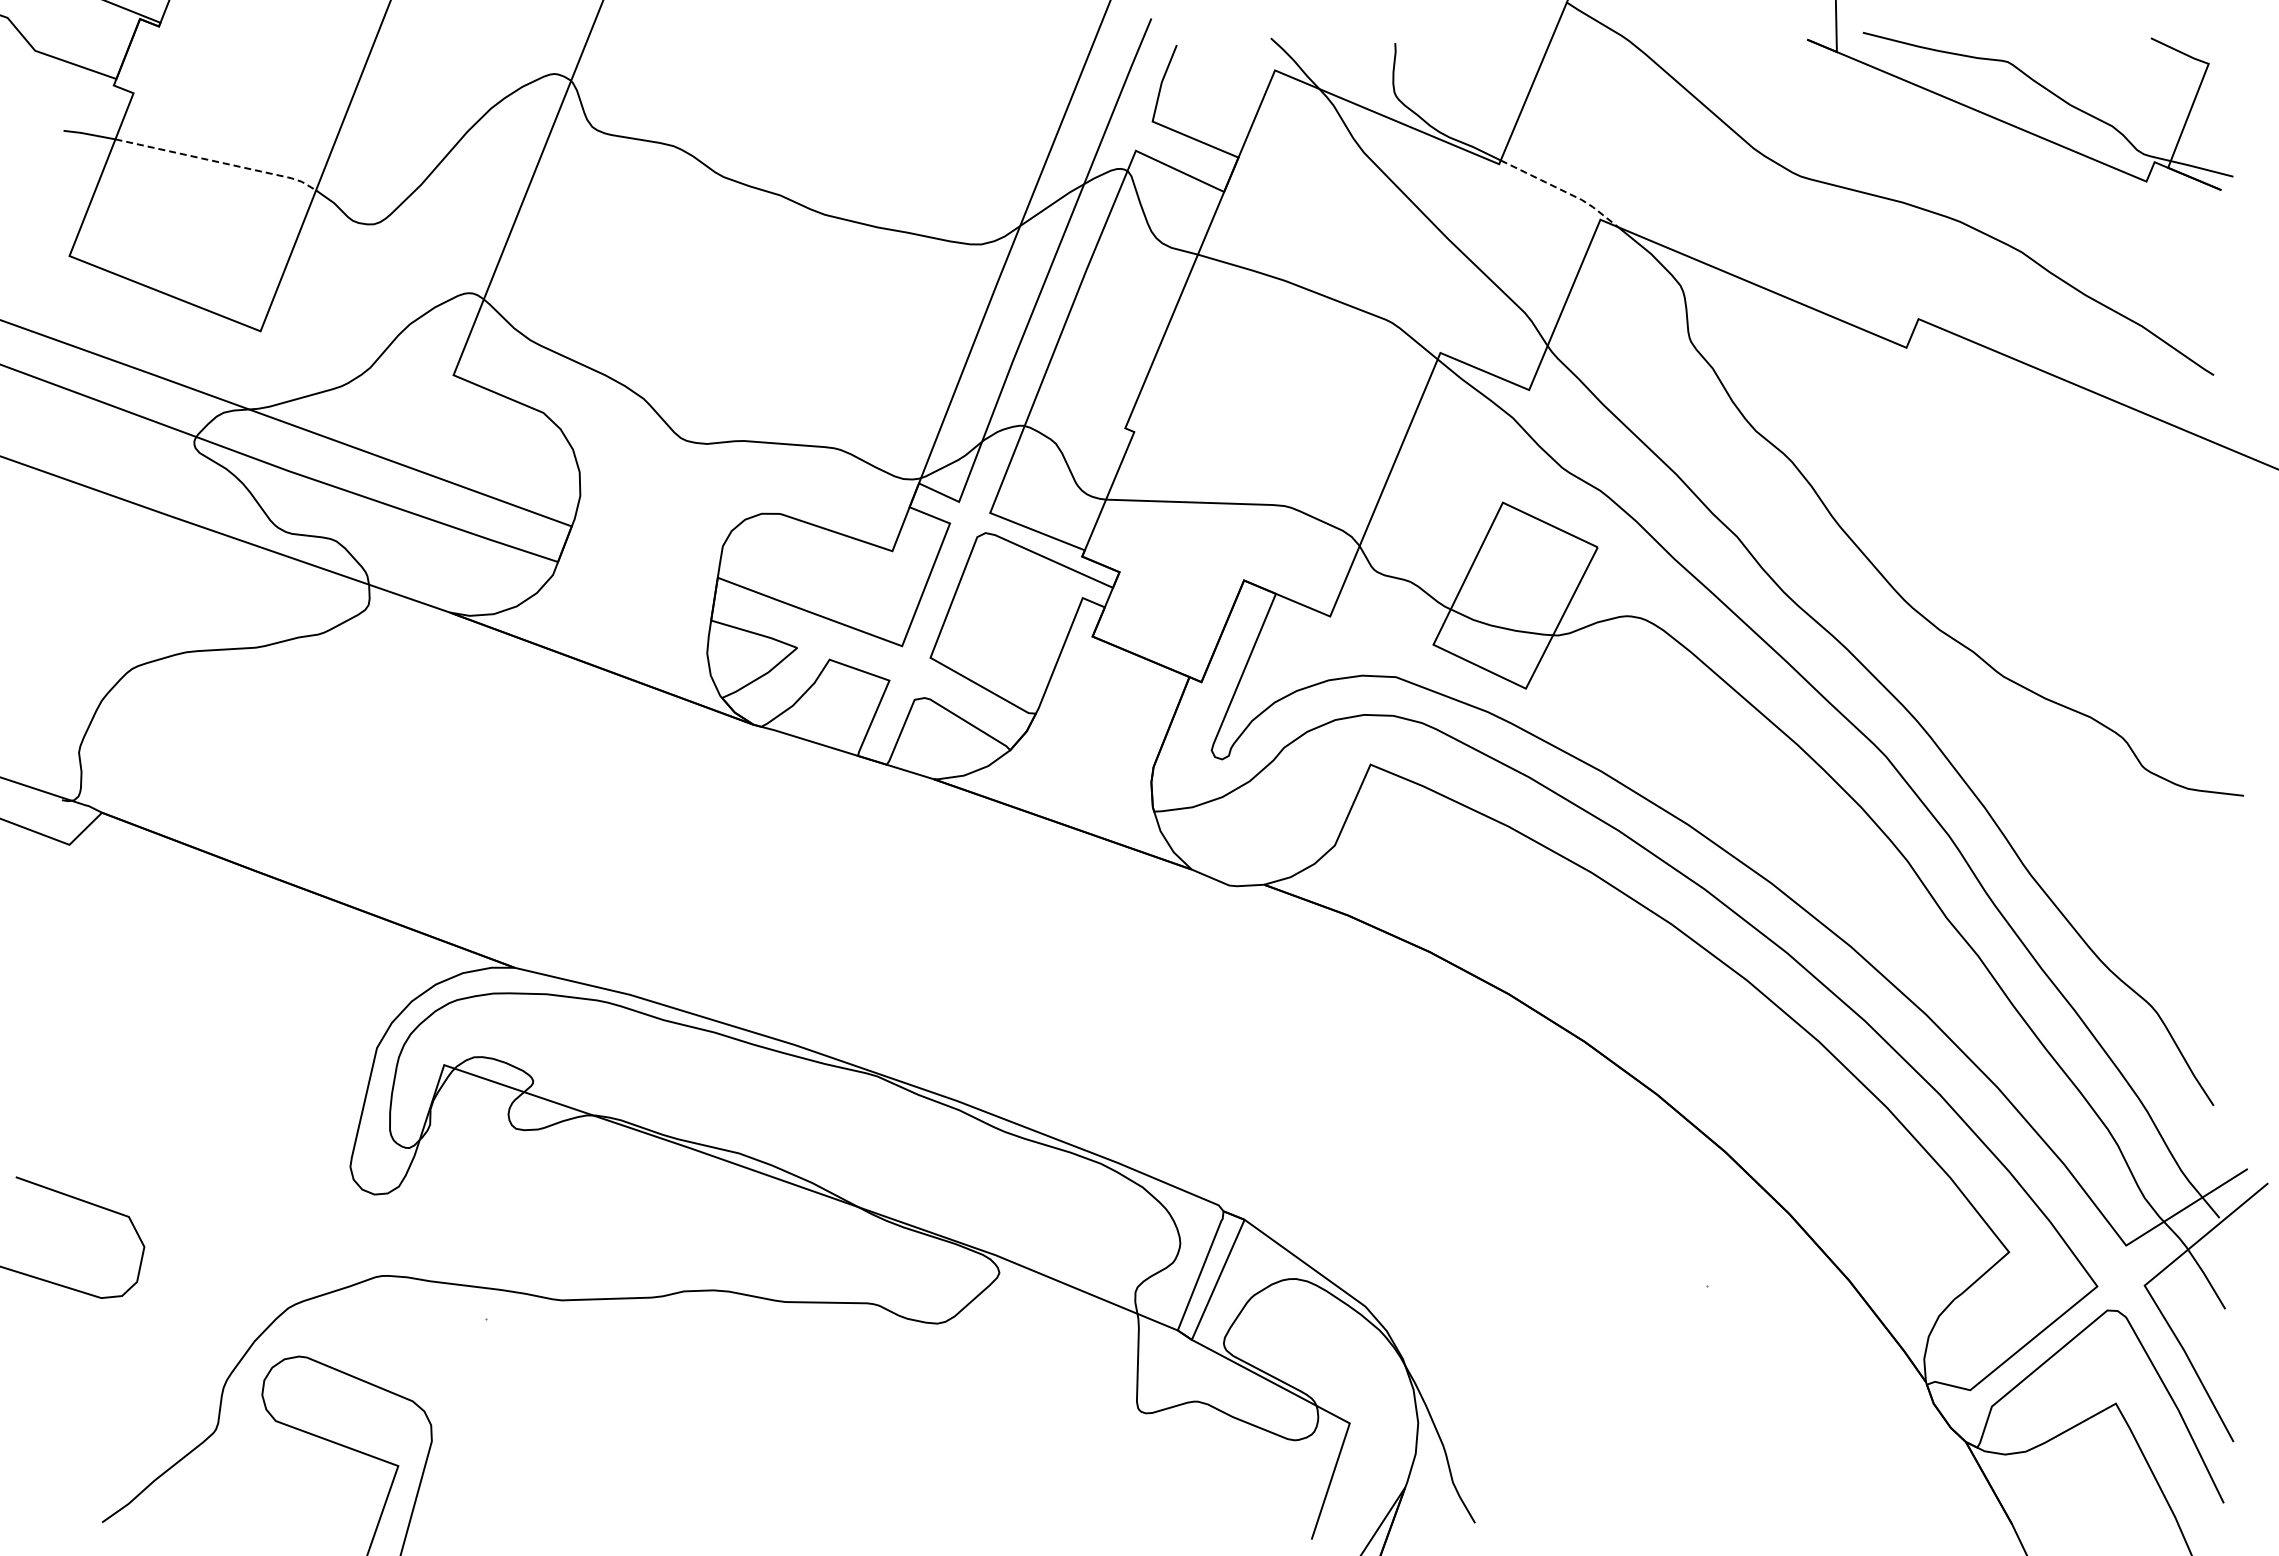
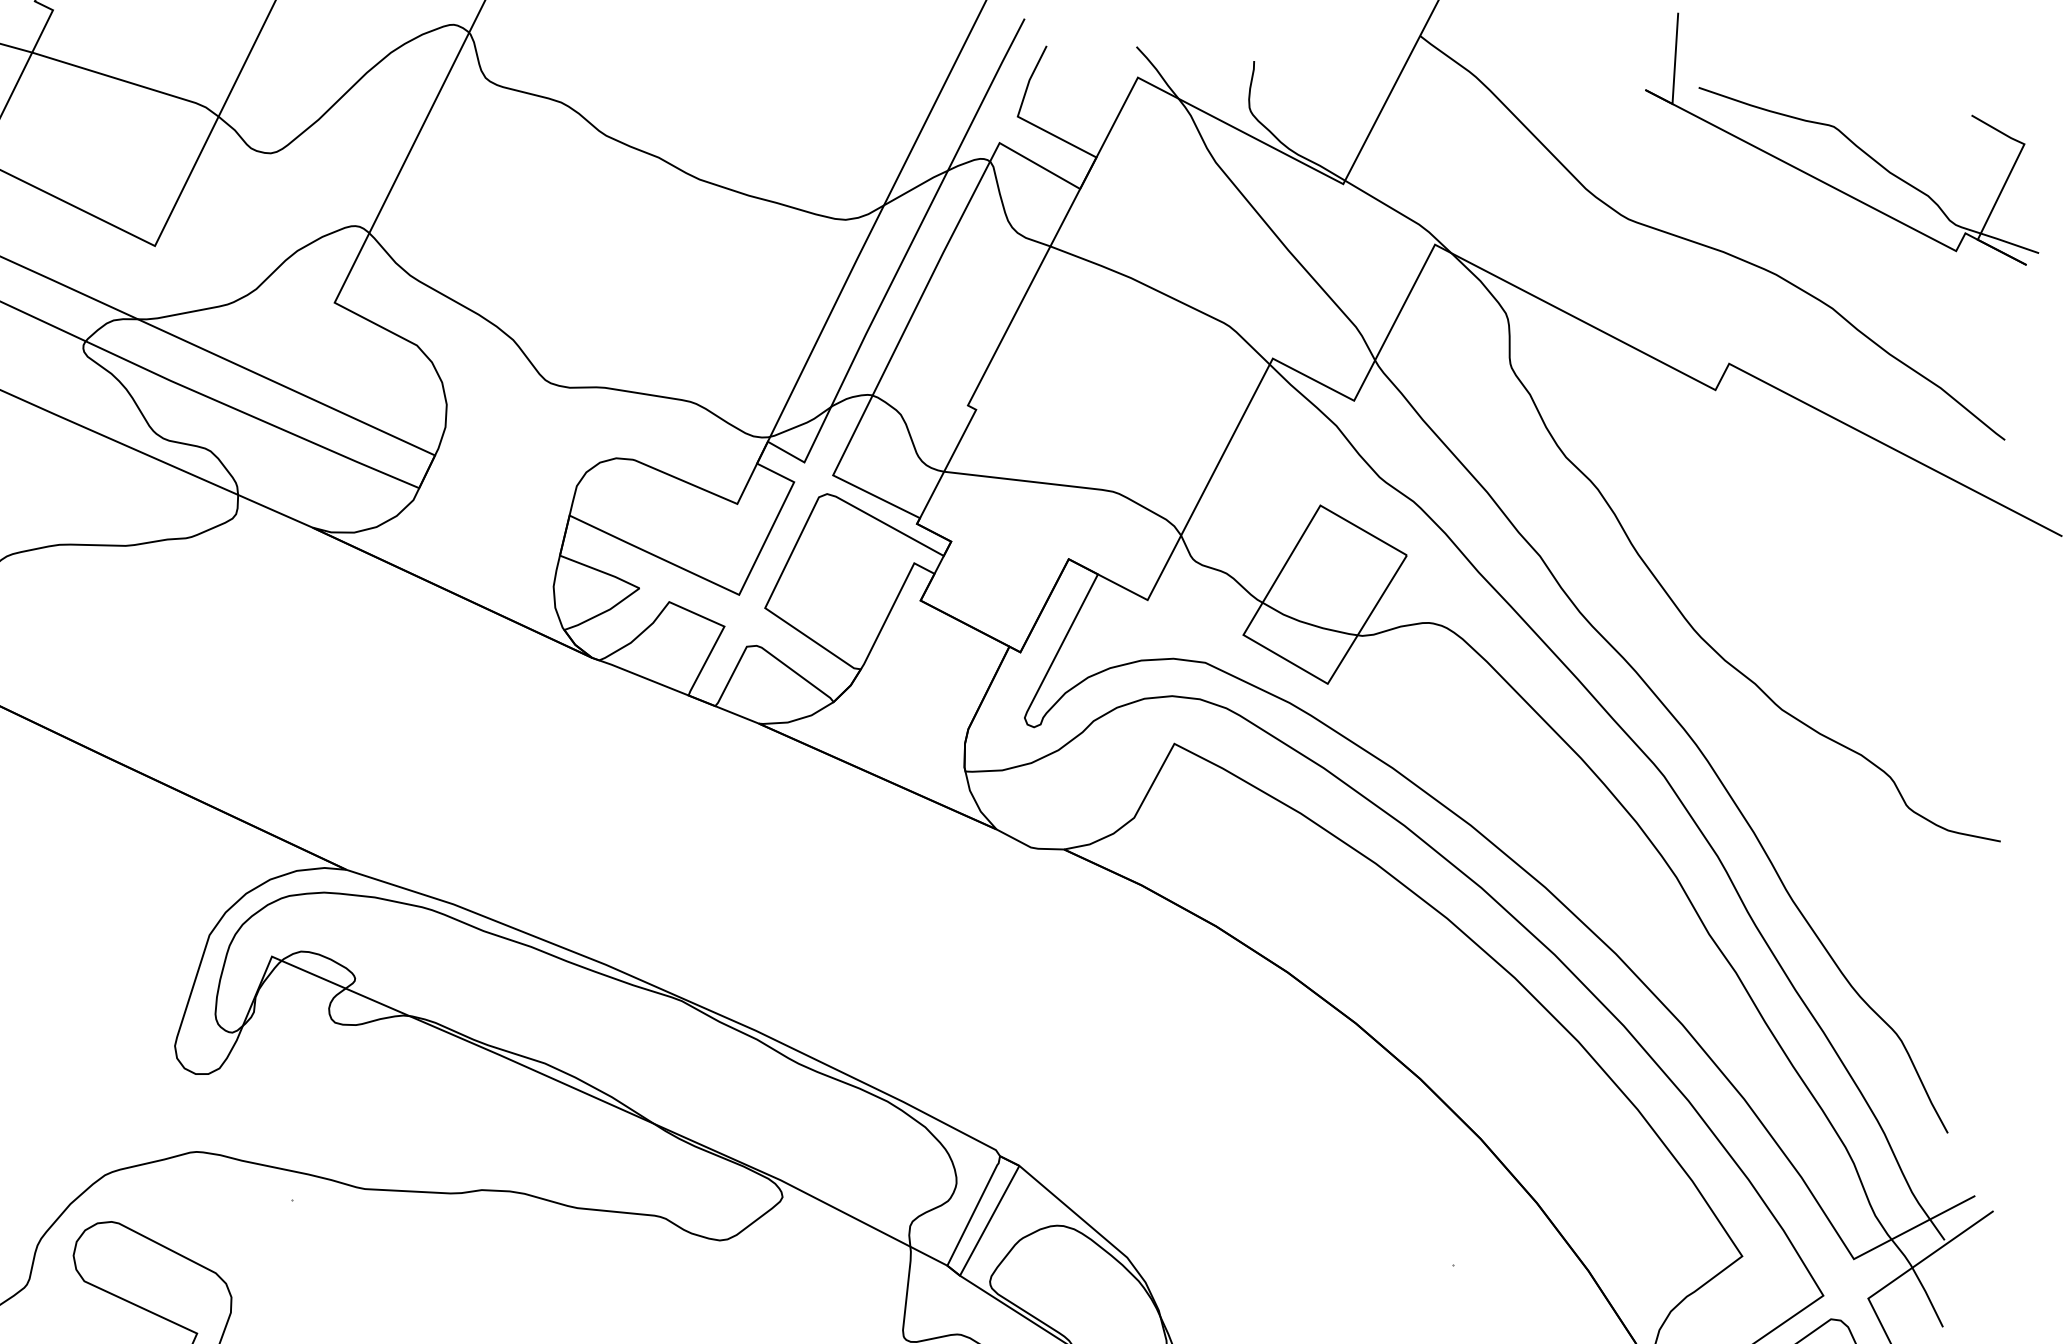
line: (218, 162) -> (128, 82), dashed -> solid
line: (1563, 190) -> (1402, 214), dashed -> solid

